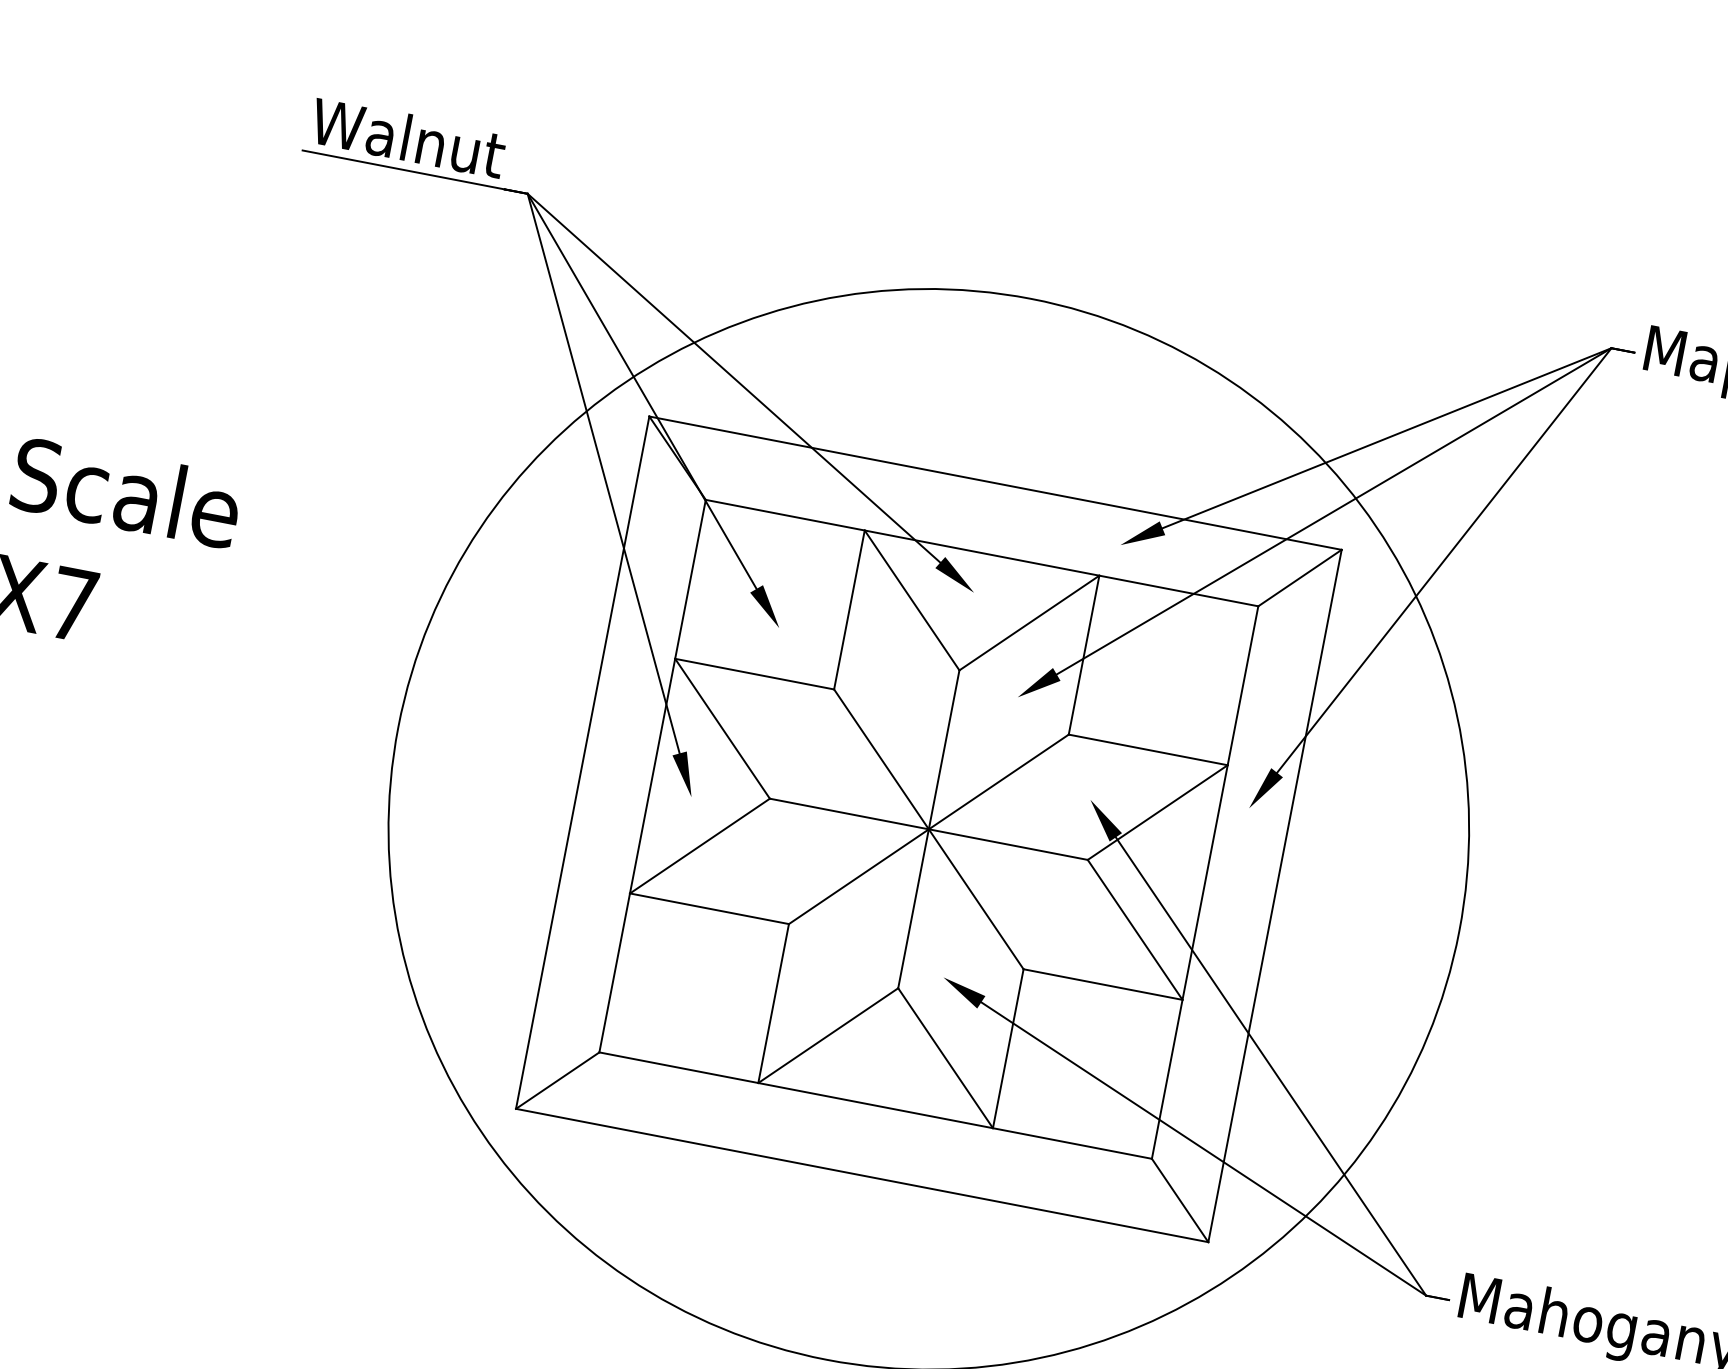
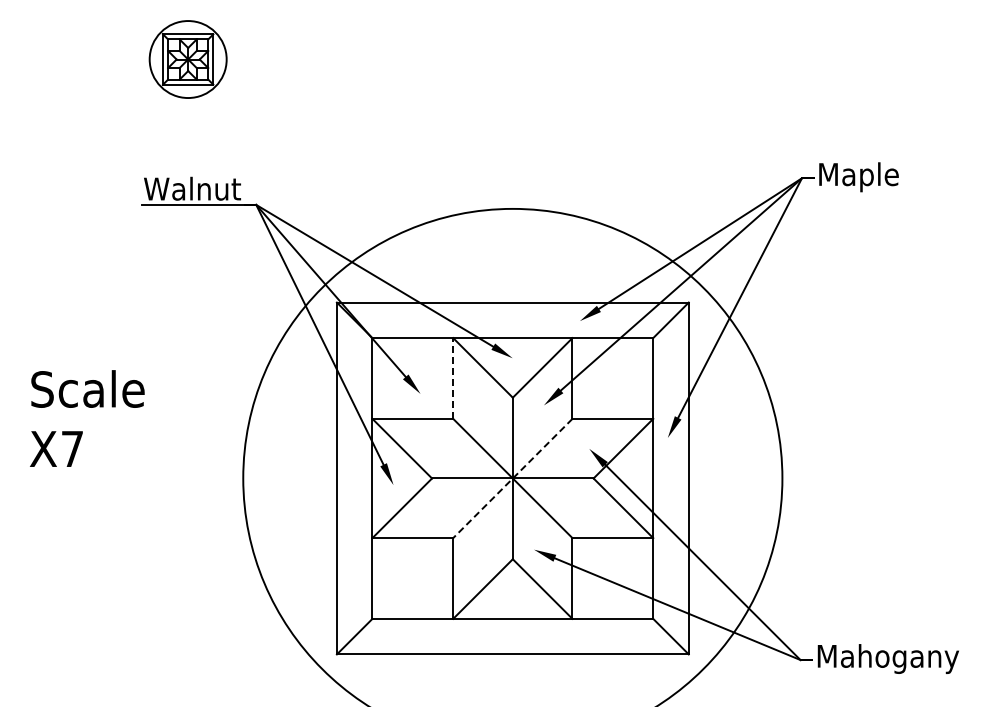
line: (850, 608) -> (453, 377), solid -> dashed
line: (928, 829) -> (512, 478), solid -> dashed

